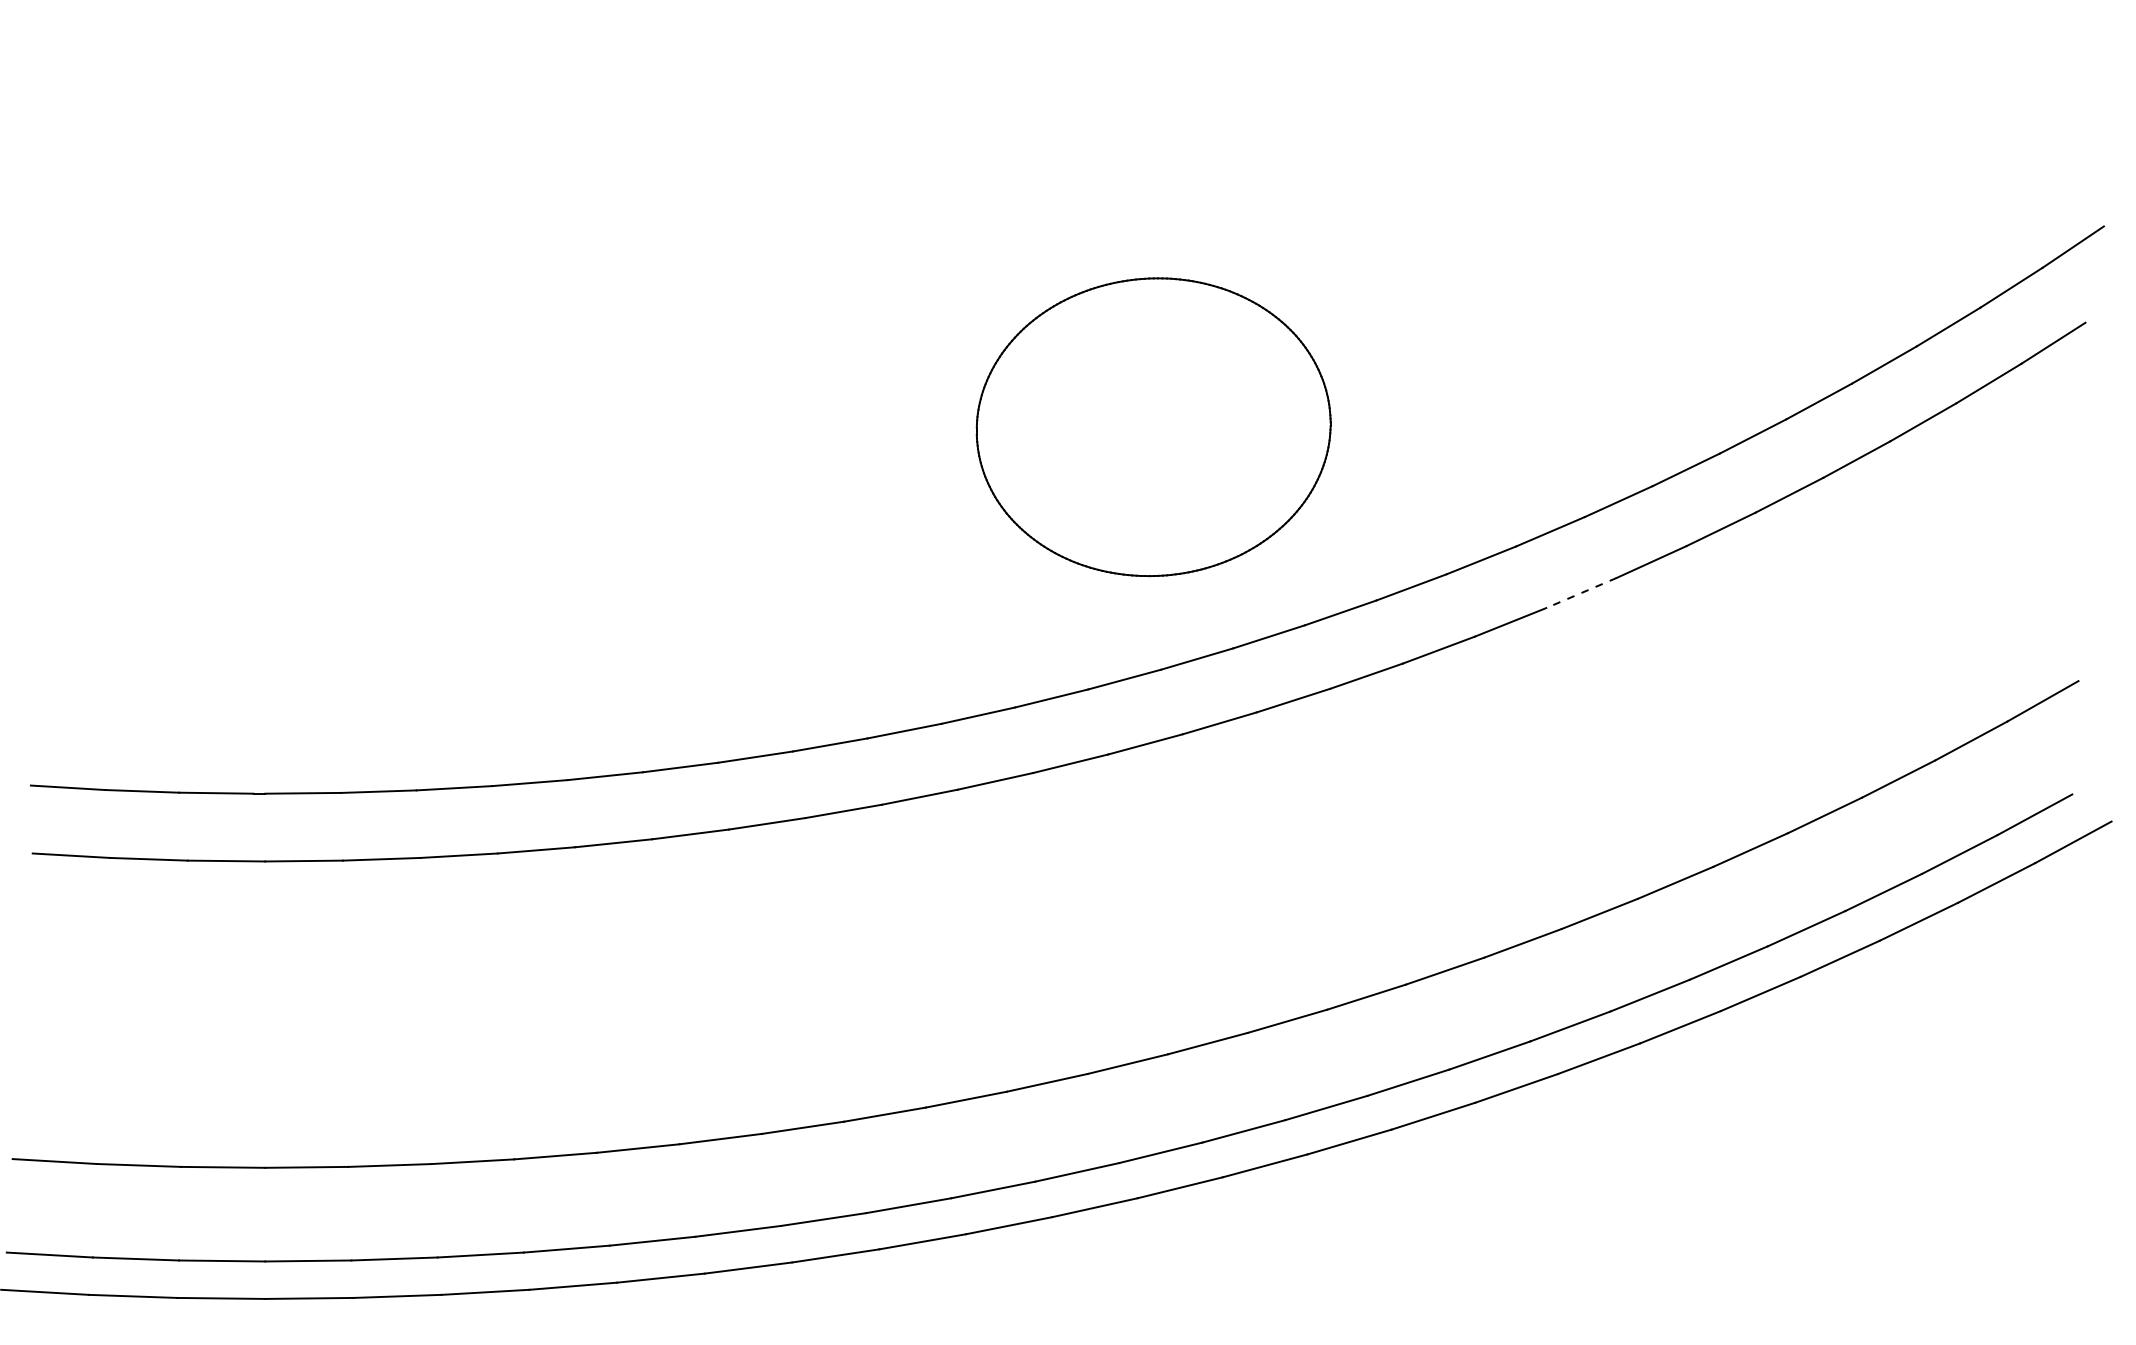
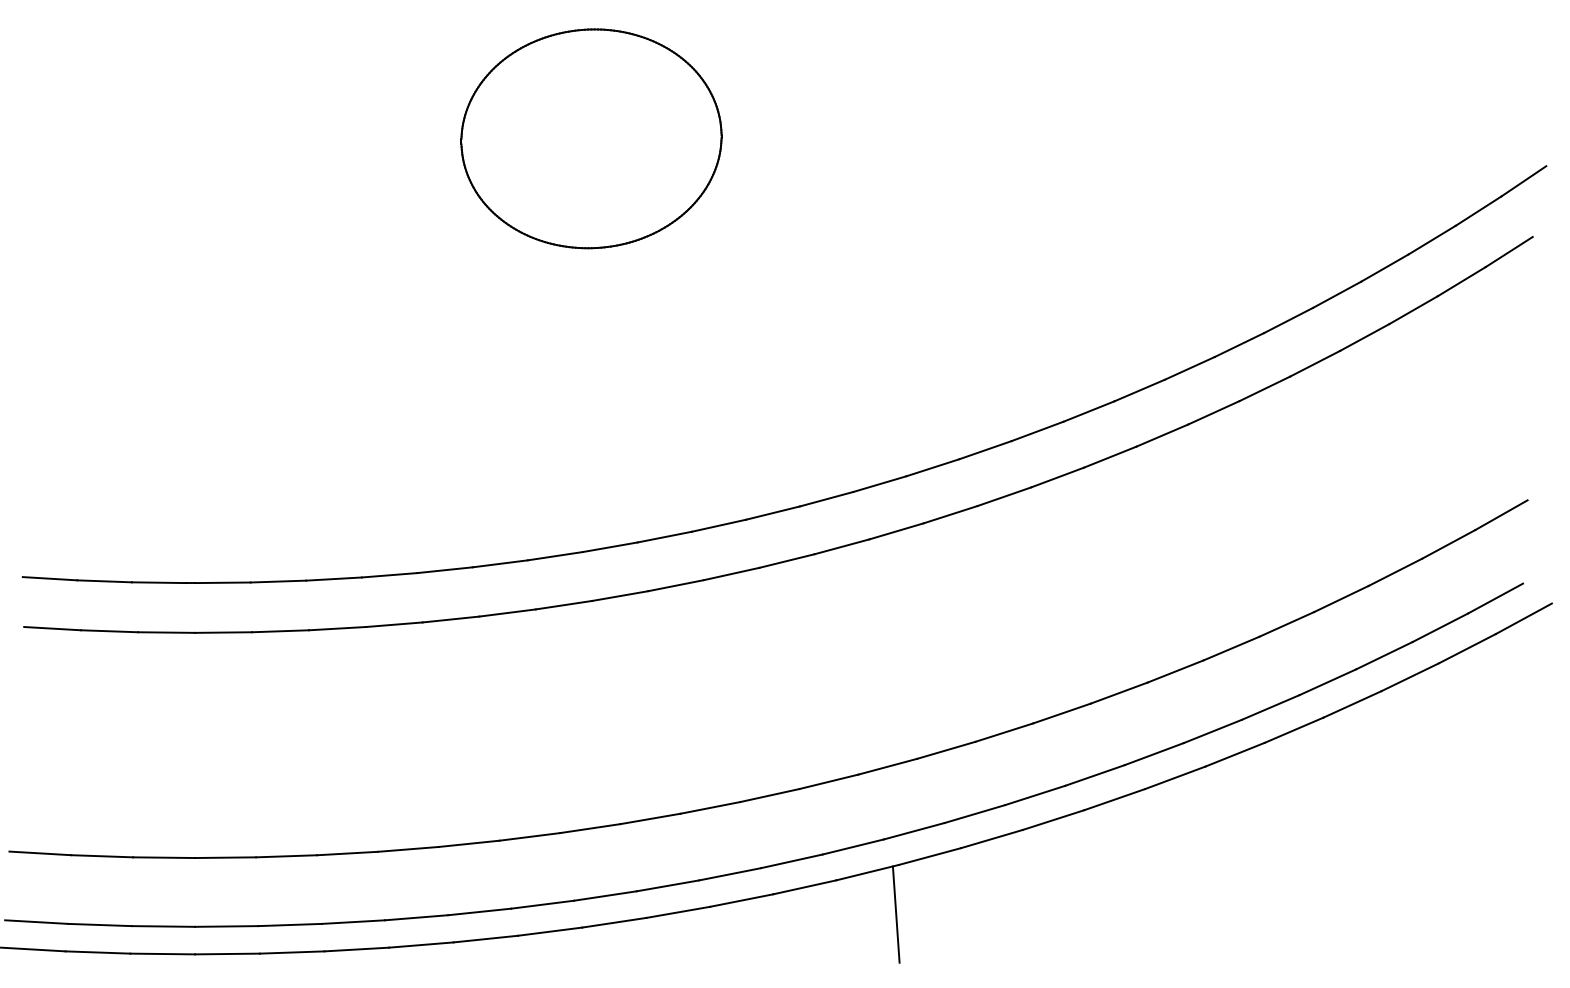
part: (1153, 427) -> (591, 139), moved
line: (1581, 593) -> (1162, 435), dashed -> solid
line: (1218, 1244) -> (895, 914), added

